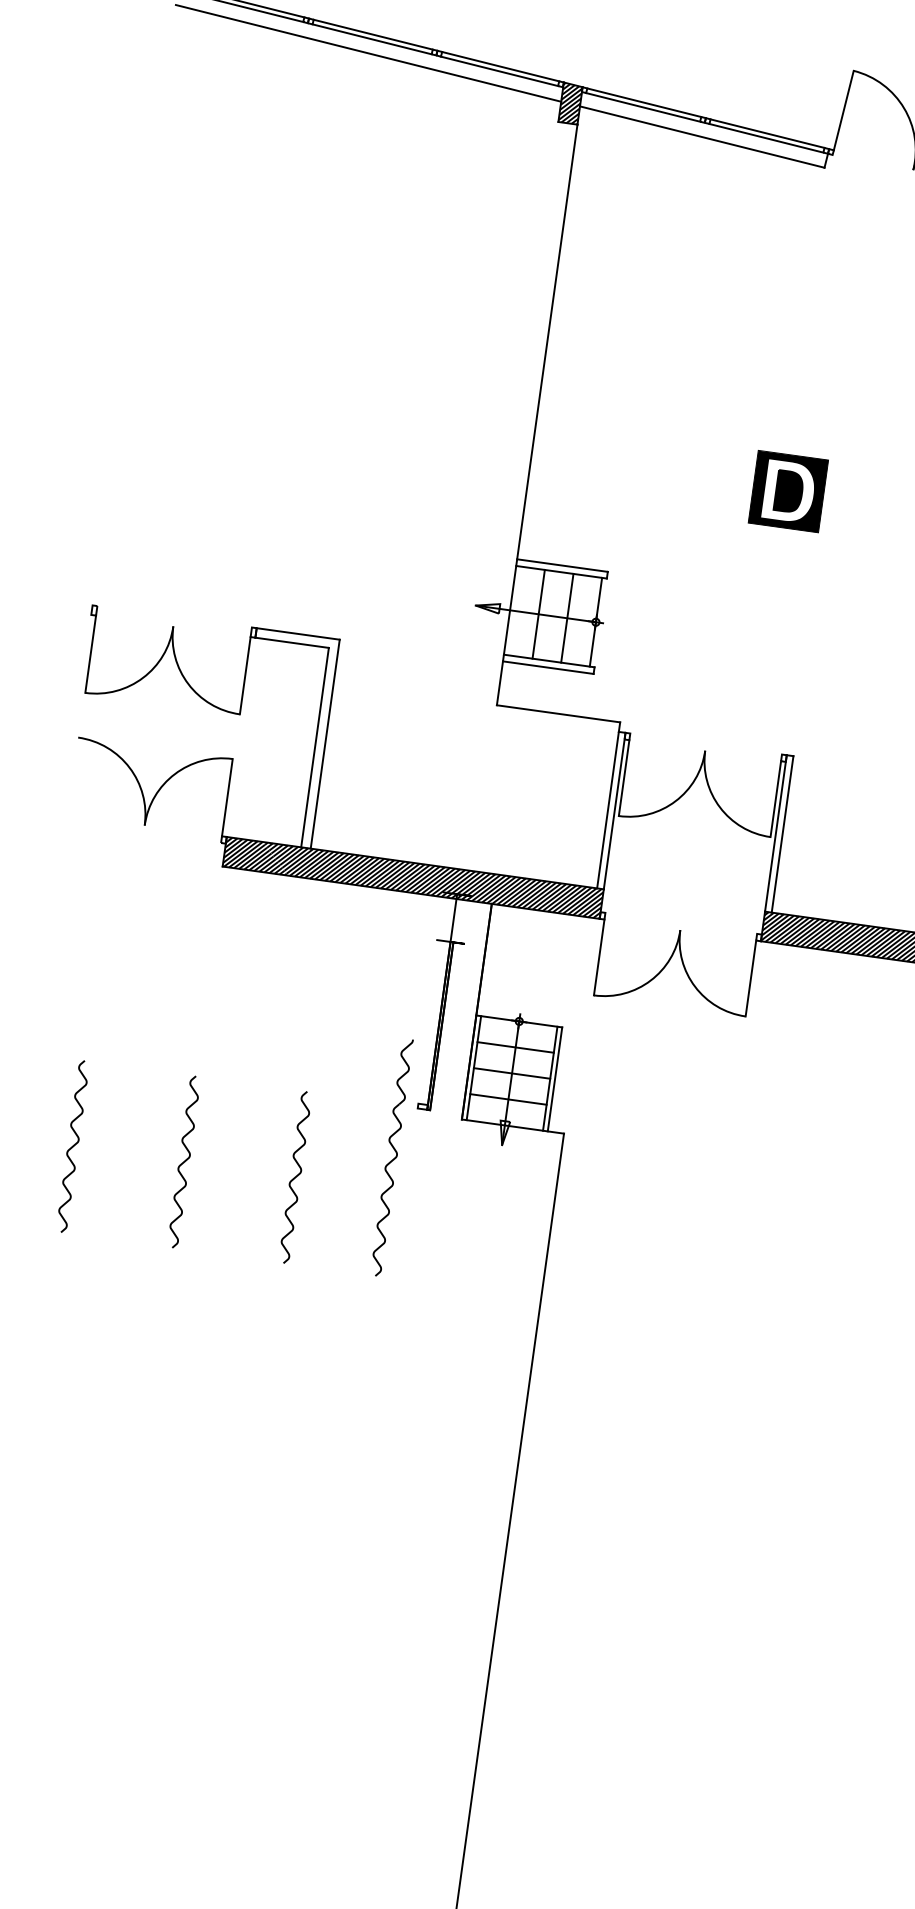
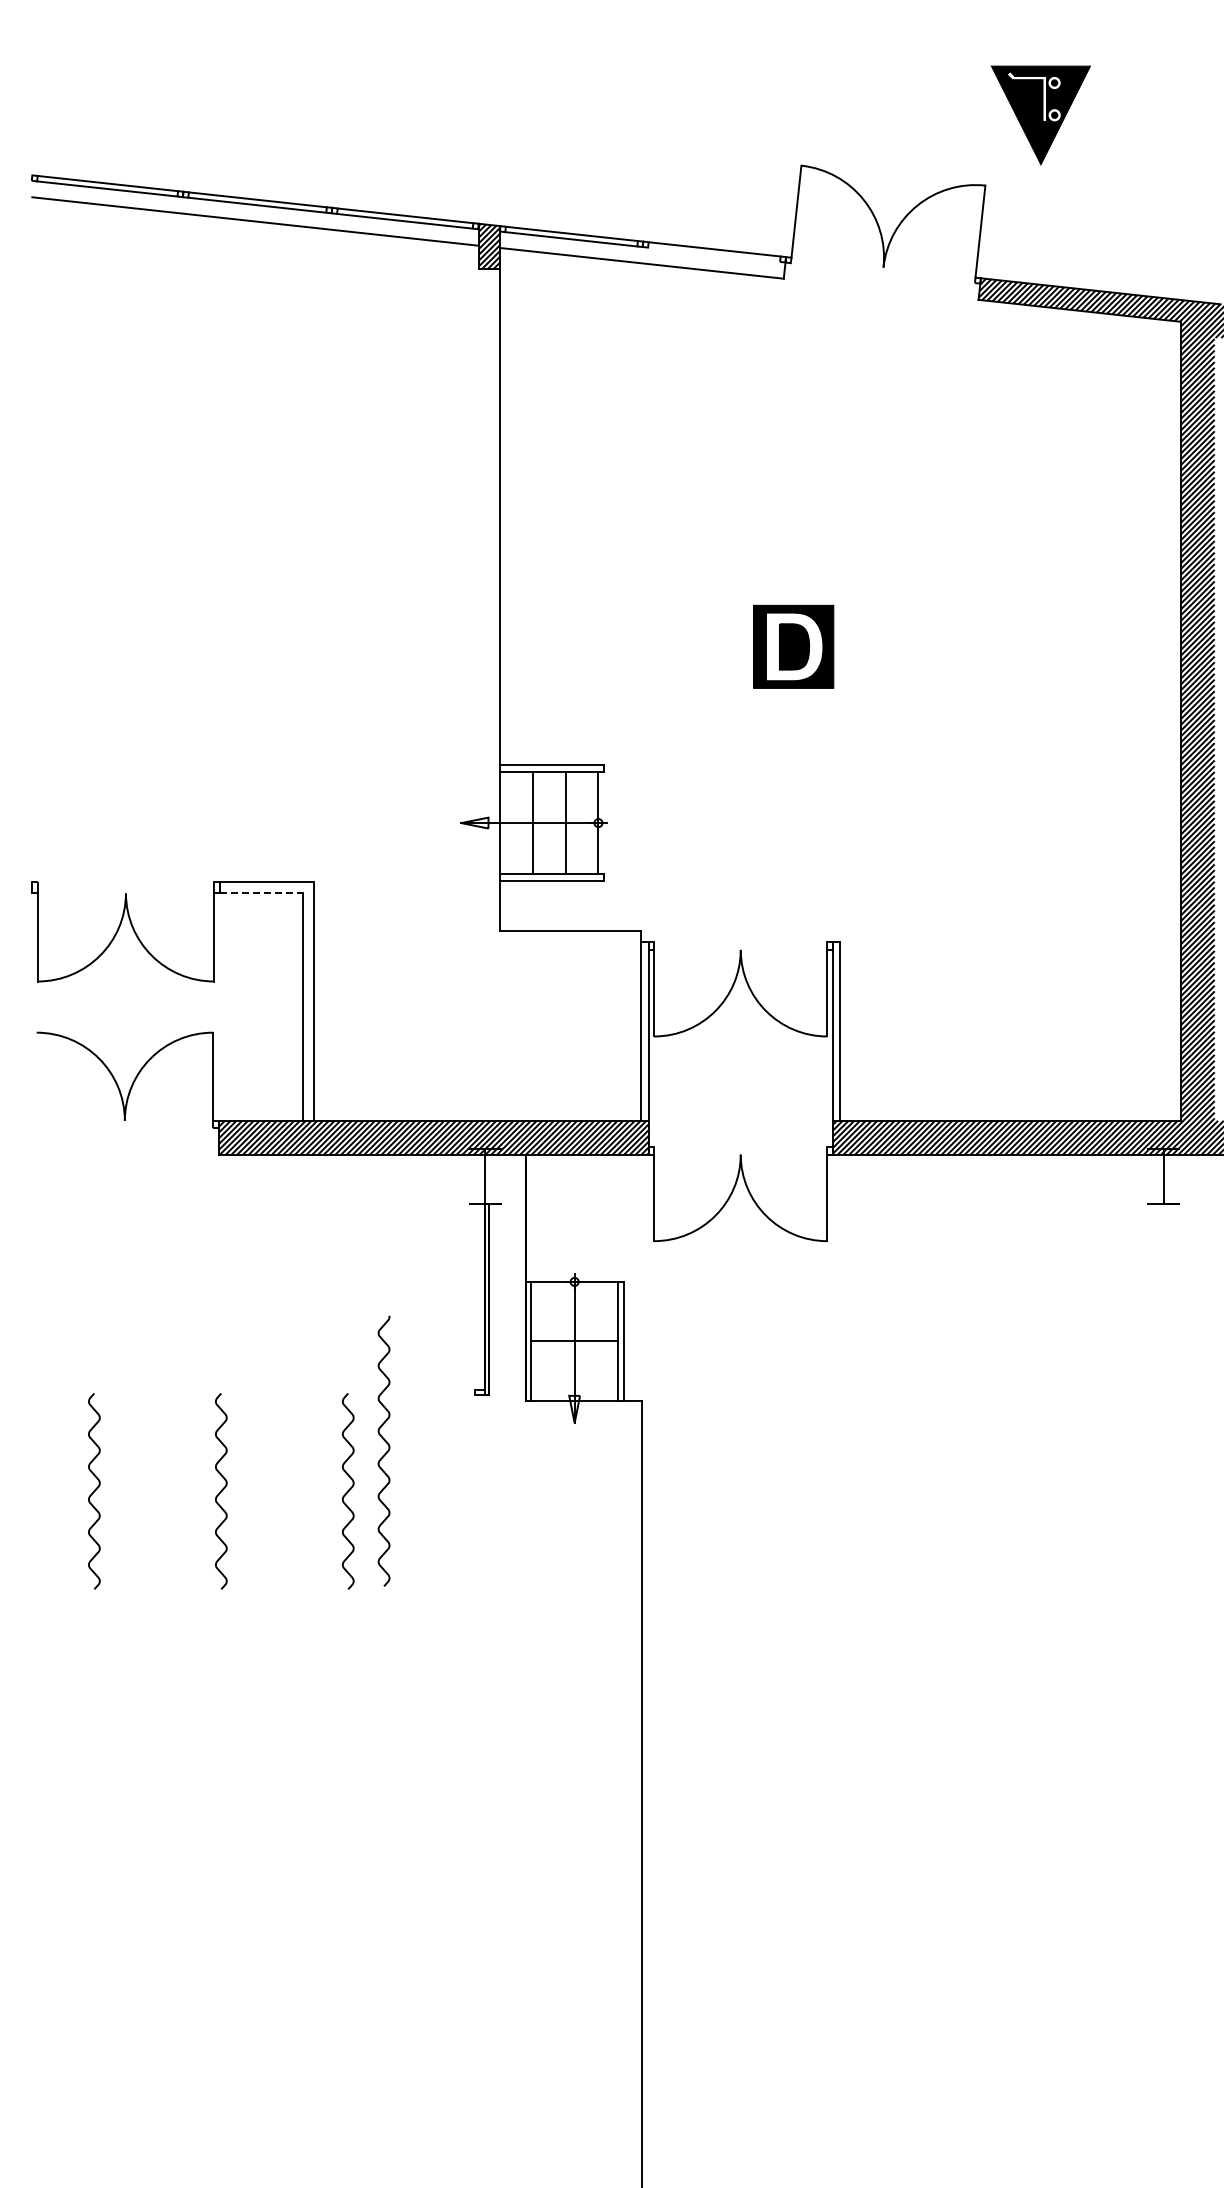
line: (766, 138) -> (714, 254), removed
line: (292, 642) -> (261, 893), solid -> dashed
line: (515, 1047) -> (574, 1311), removed
line: (508, 1099) -> (574, 1370), removed
part: (391, 1156) -> (383, 1450), moved

